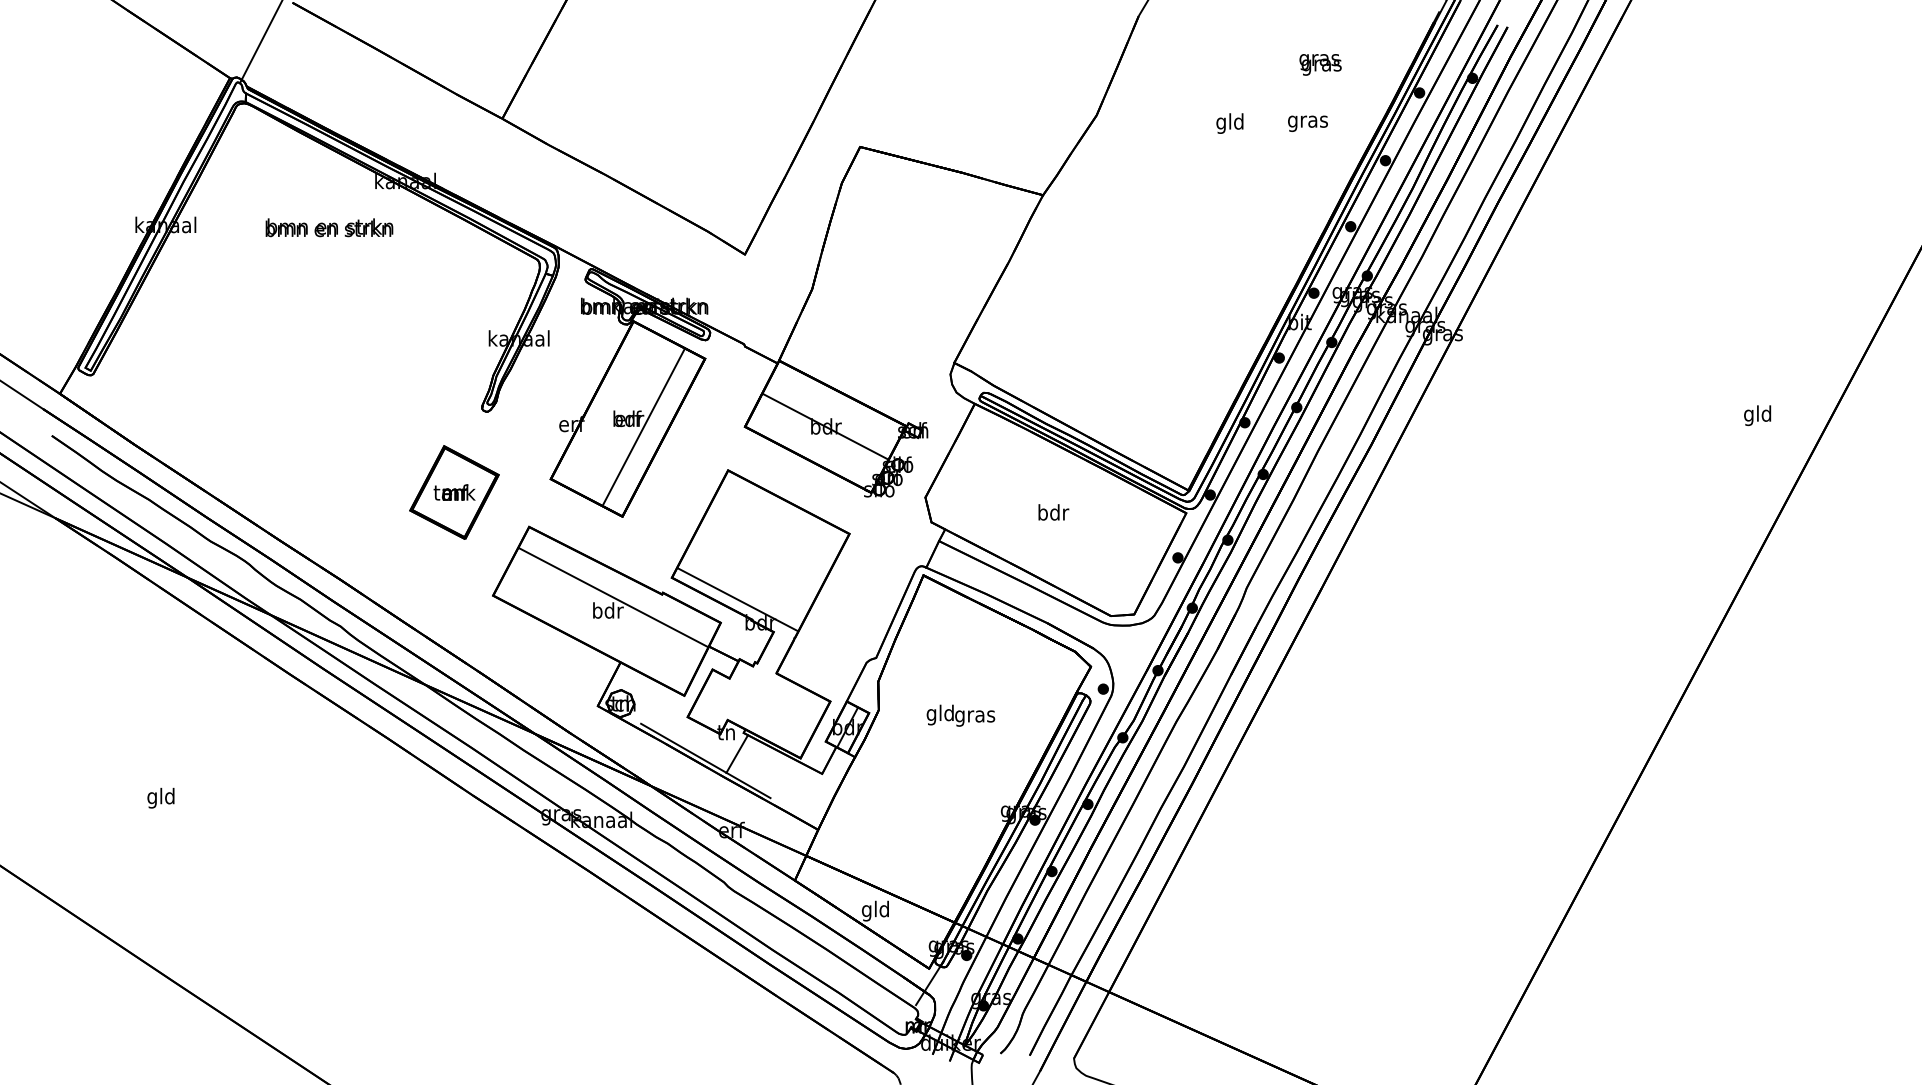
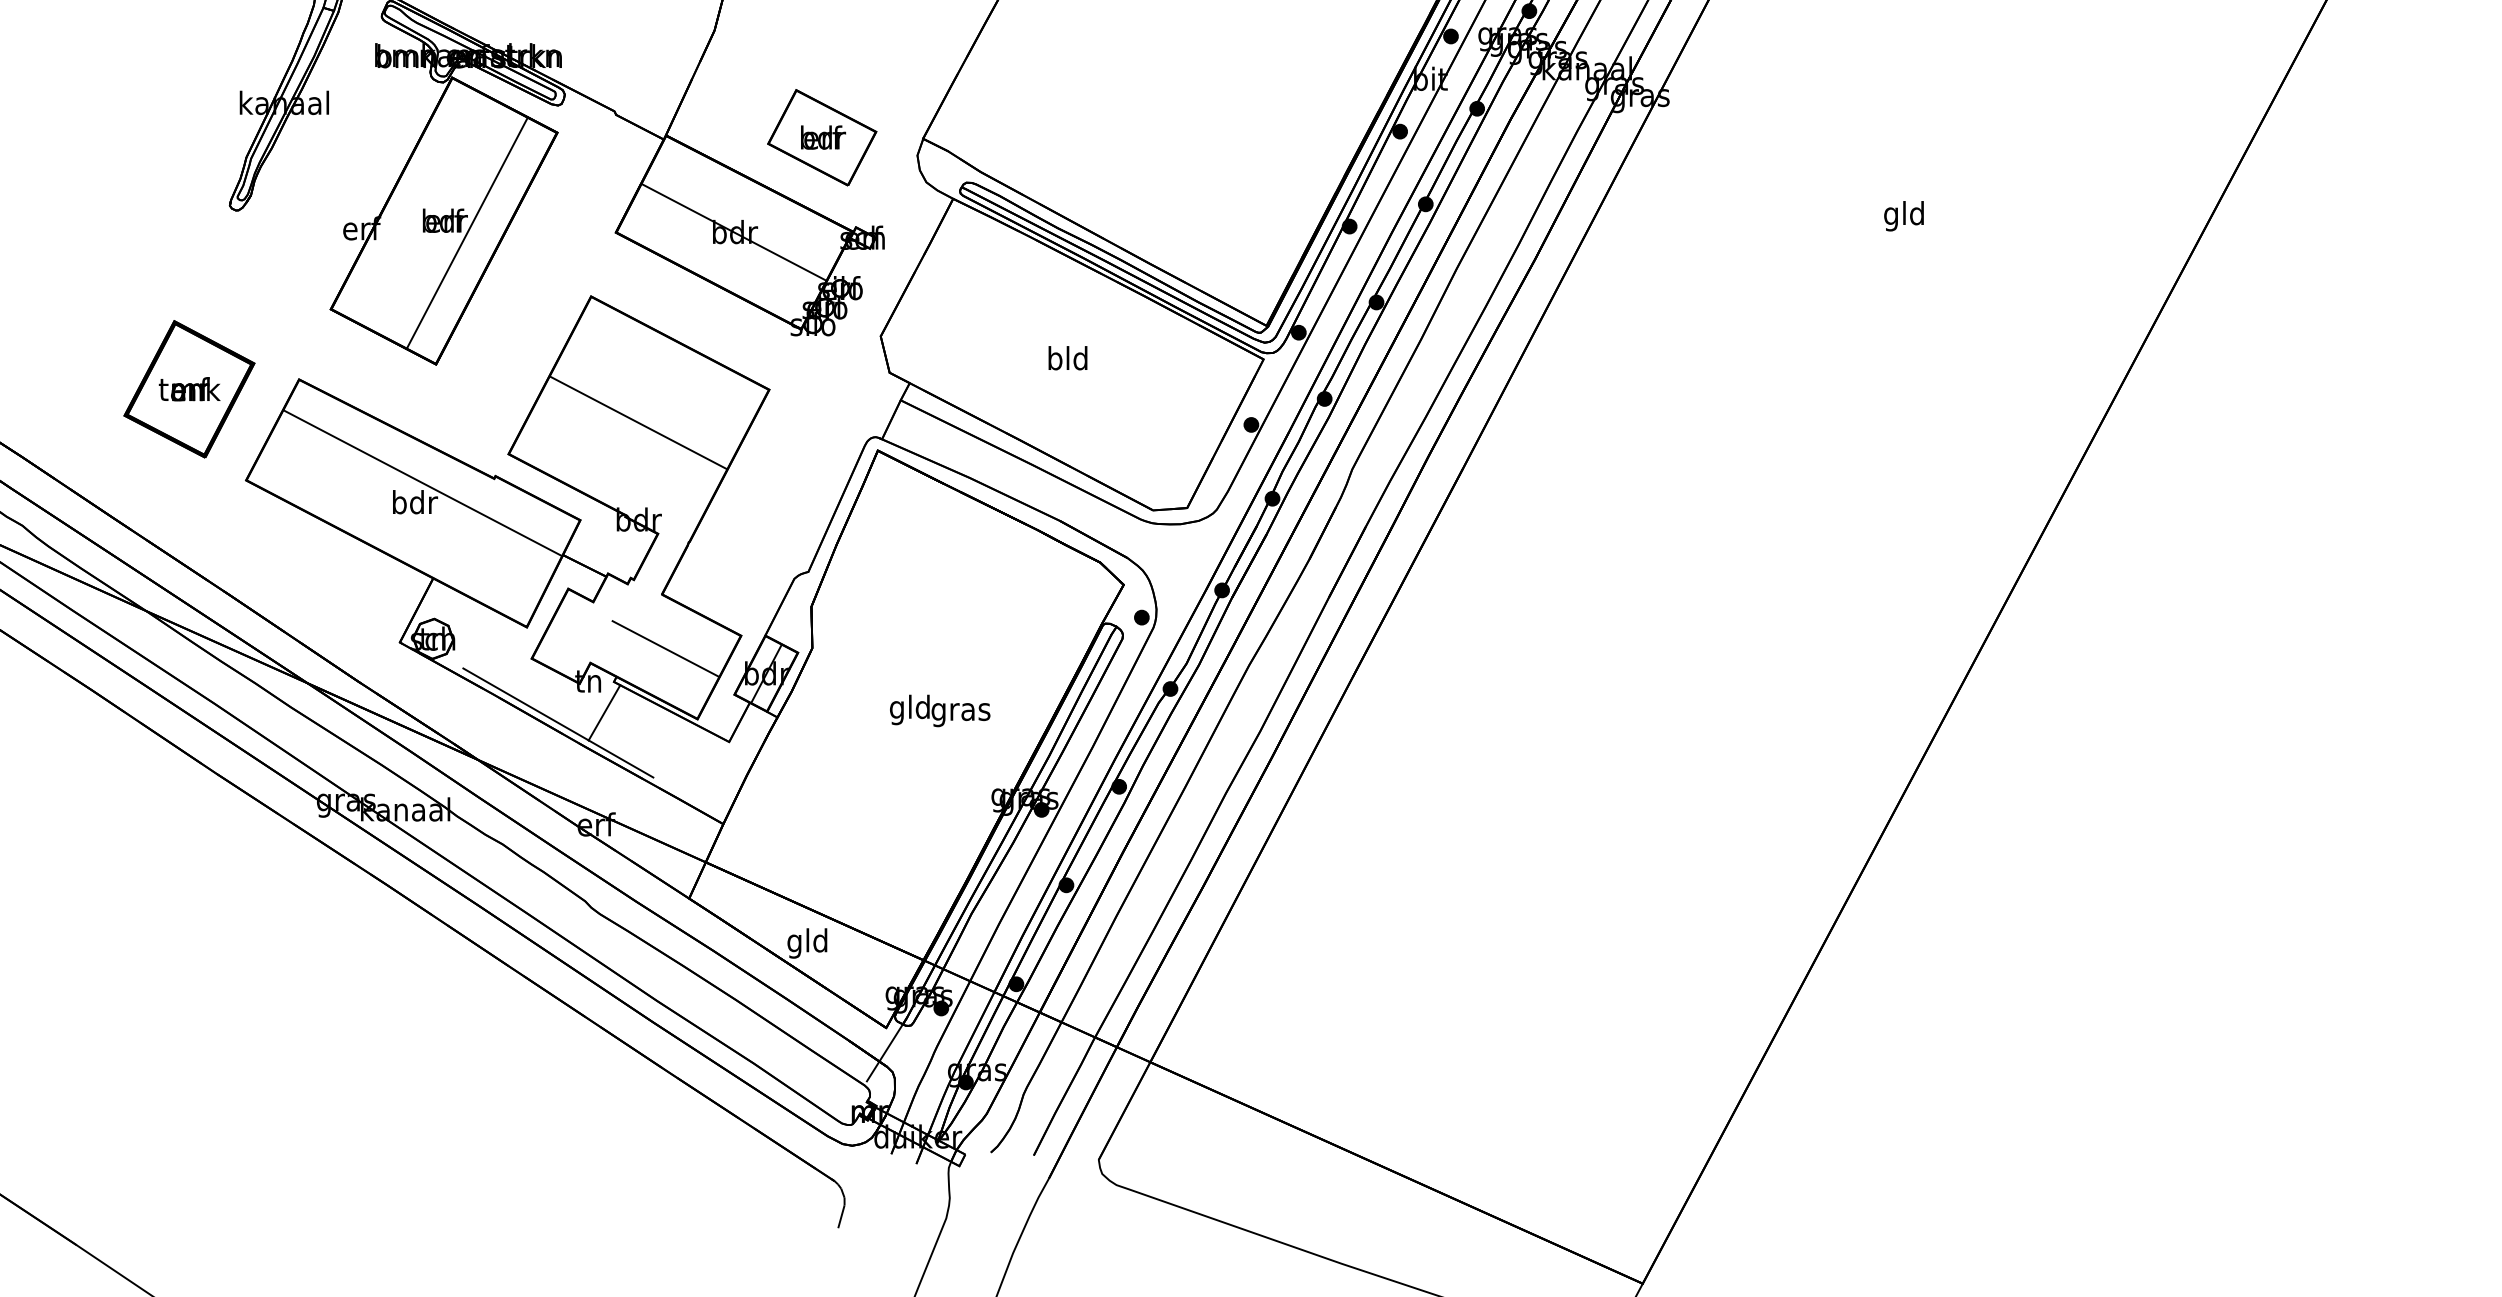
part: (885, 361) -> (822, 136), added
text: (1757, 415) -> (1903, 215), moved
part: (454, 492) -> (189, 389), moved
text: (1053, 512) -> (1068, 358), bdr -> bld
line: (737, 598) -> (638, 421), moved
line: (778, 710) -> (665, 648), added
text: (960, 715) -> (939, 710), moved

